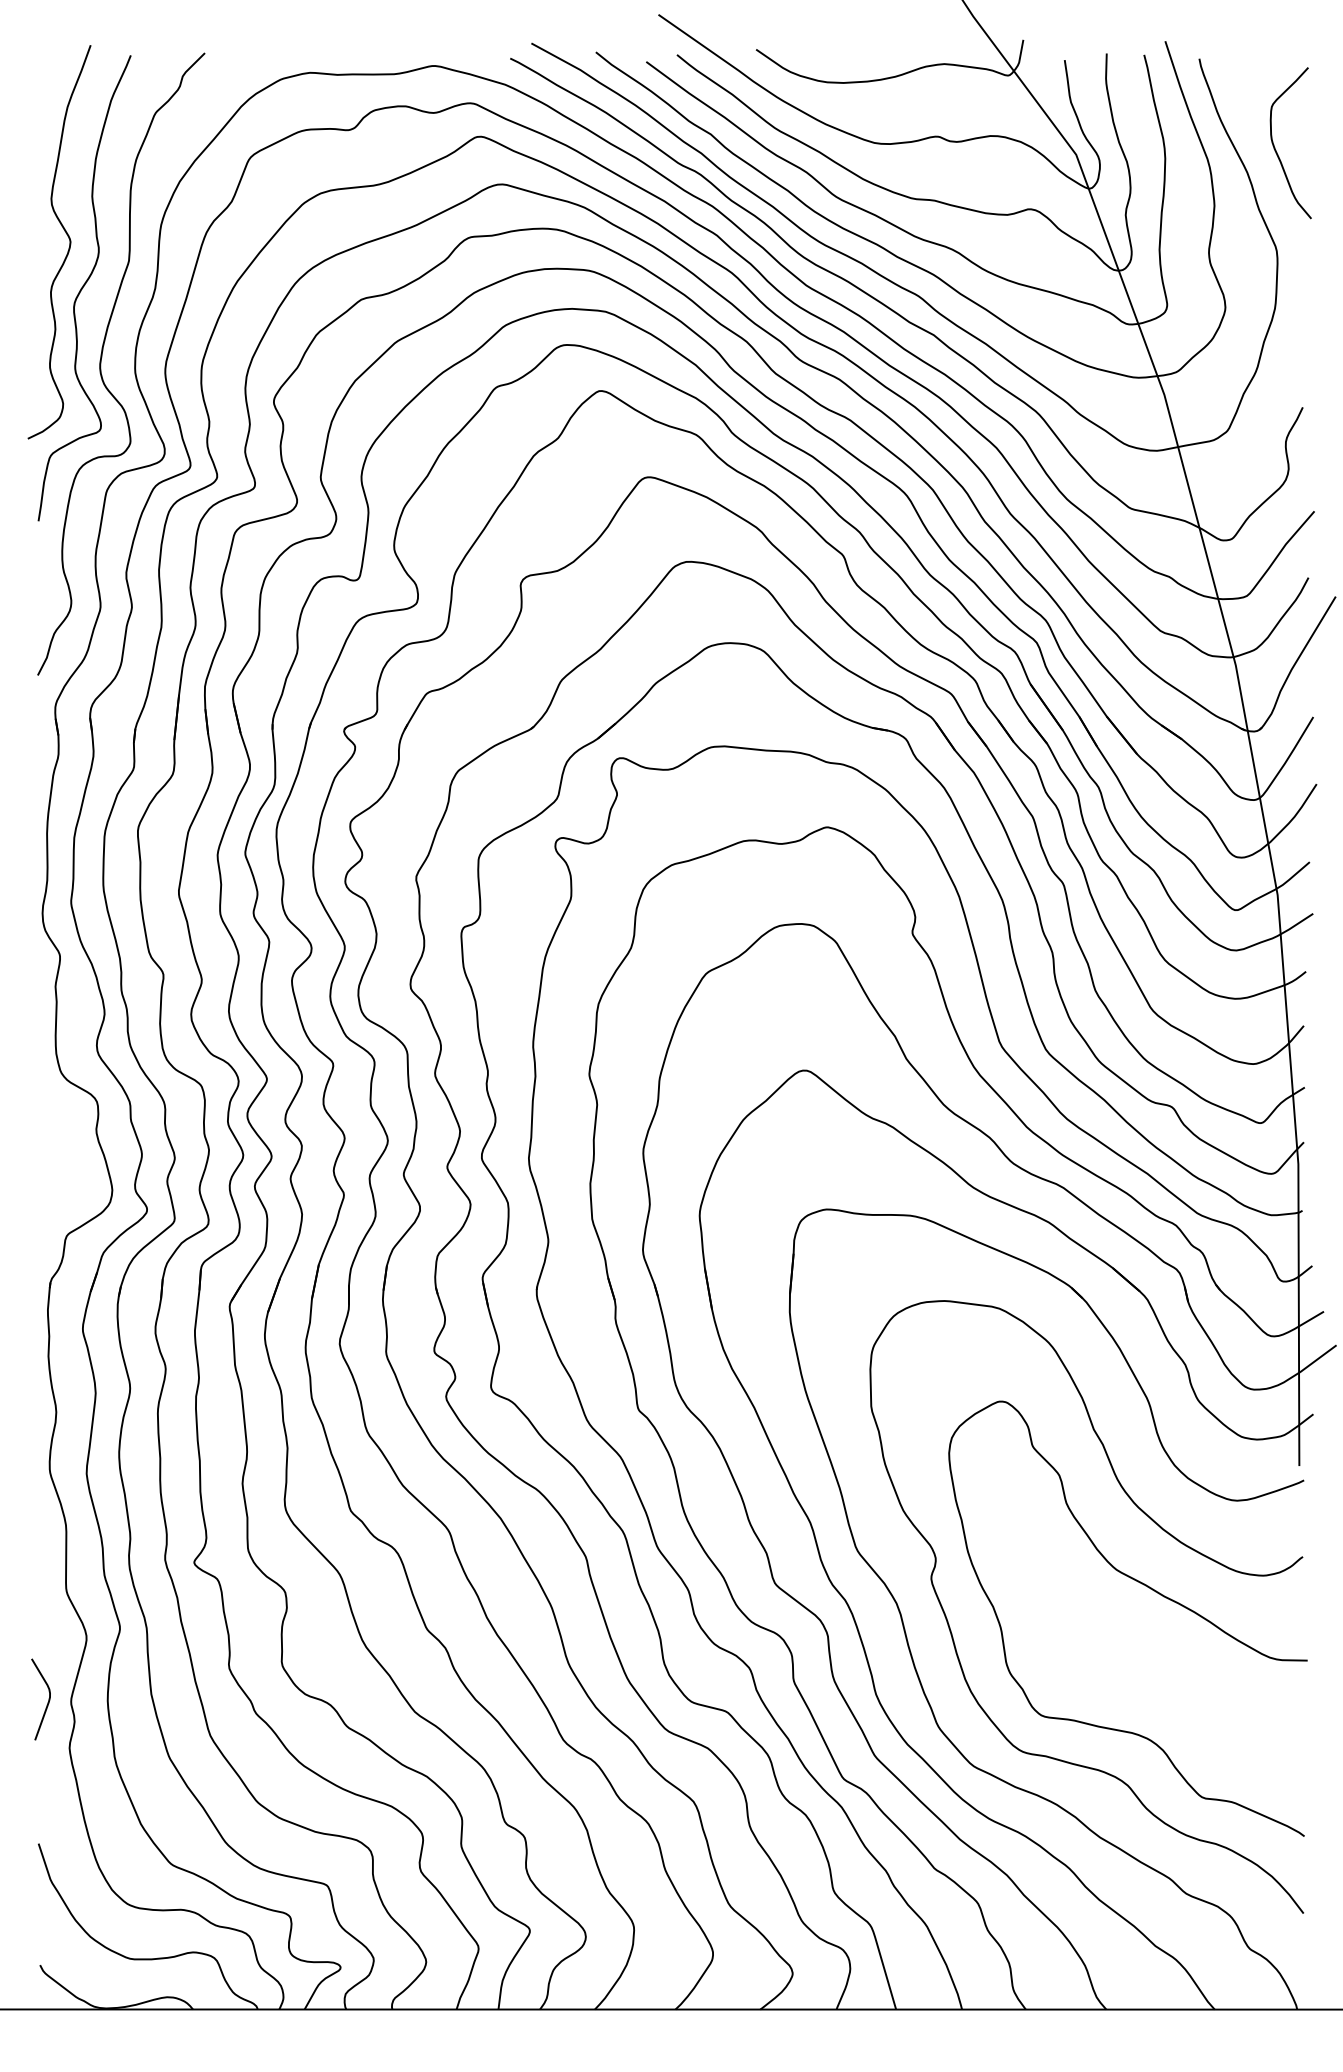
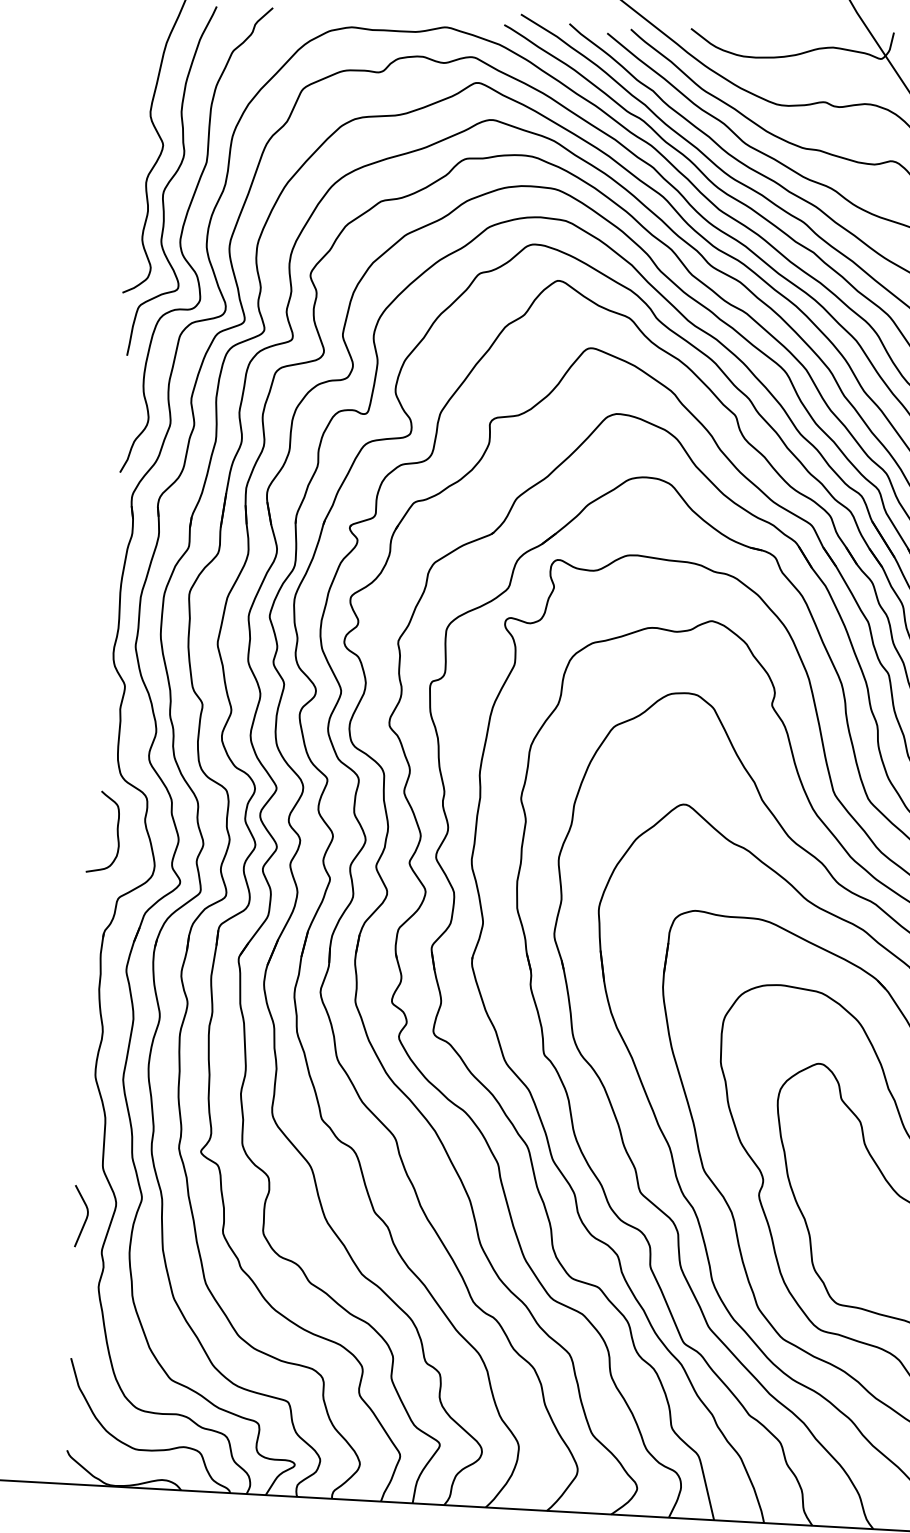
curve: (60, 1149) -> (117, 832), added
curve: (47, 1702) -> (85, 1218), moved

